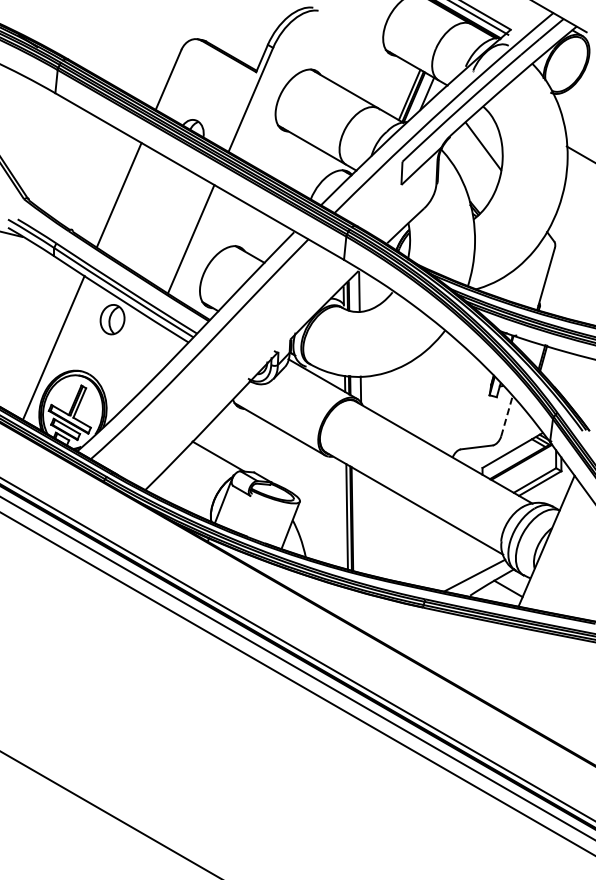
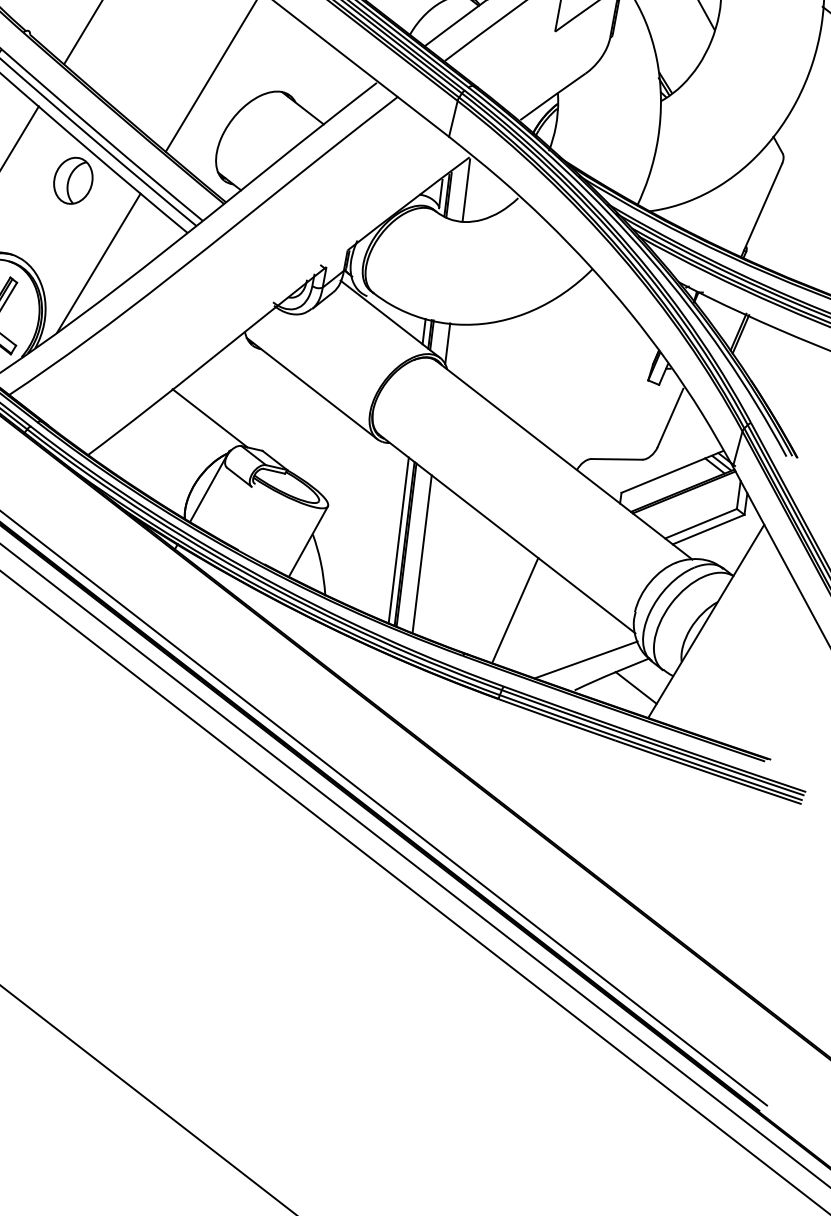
line: (135, 368) -> (98, 262), added
line: (506, 416) -> (670, 417), dashed -> solid
line: (362, 523) -> (421, 554), added
line: (426, 550) -> (515, 610), added

